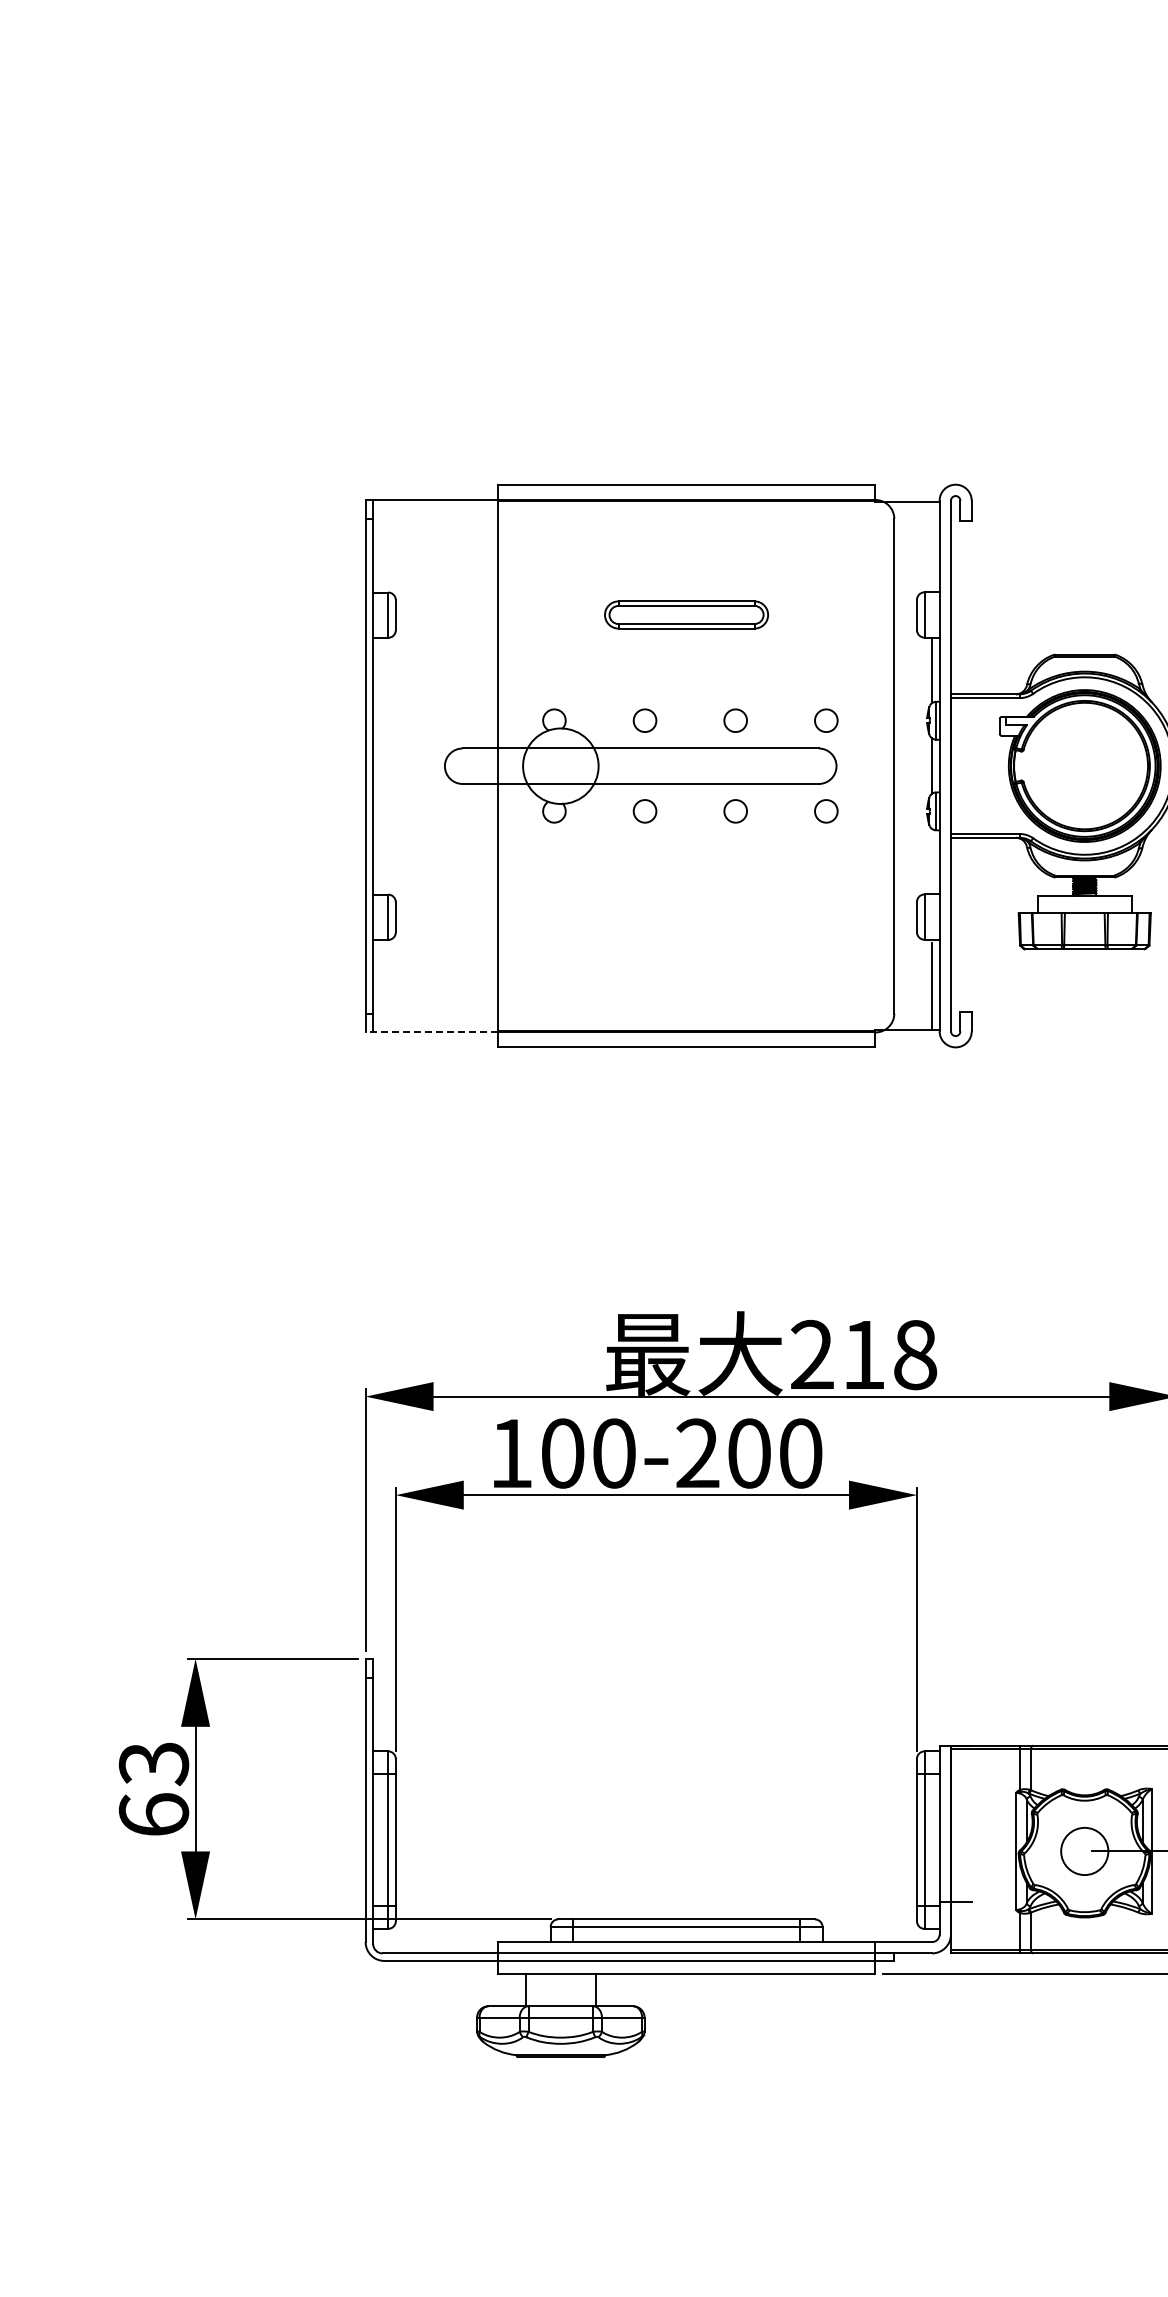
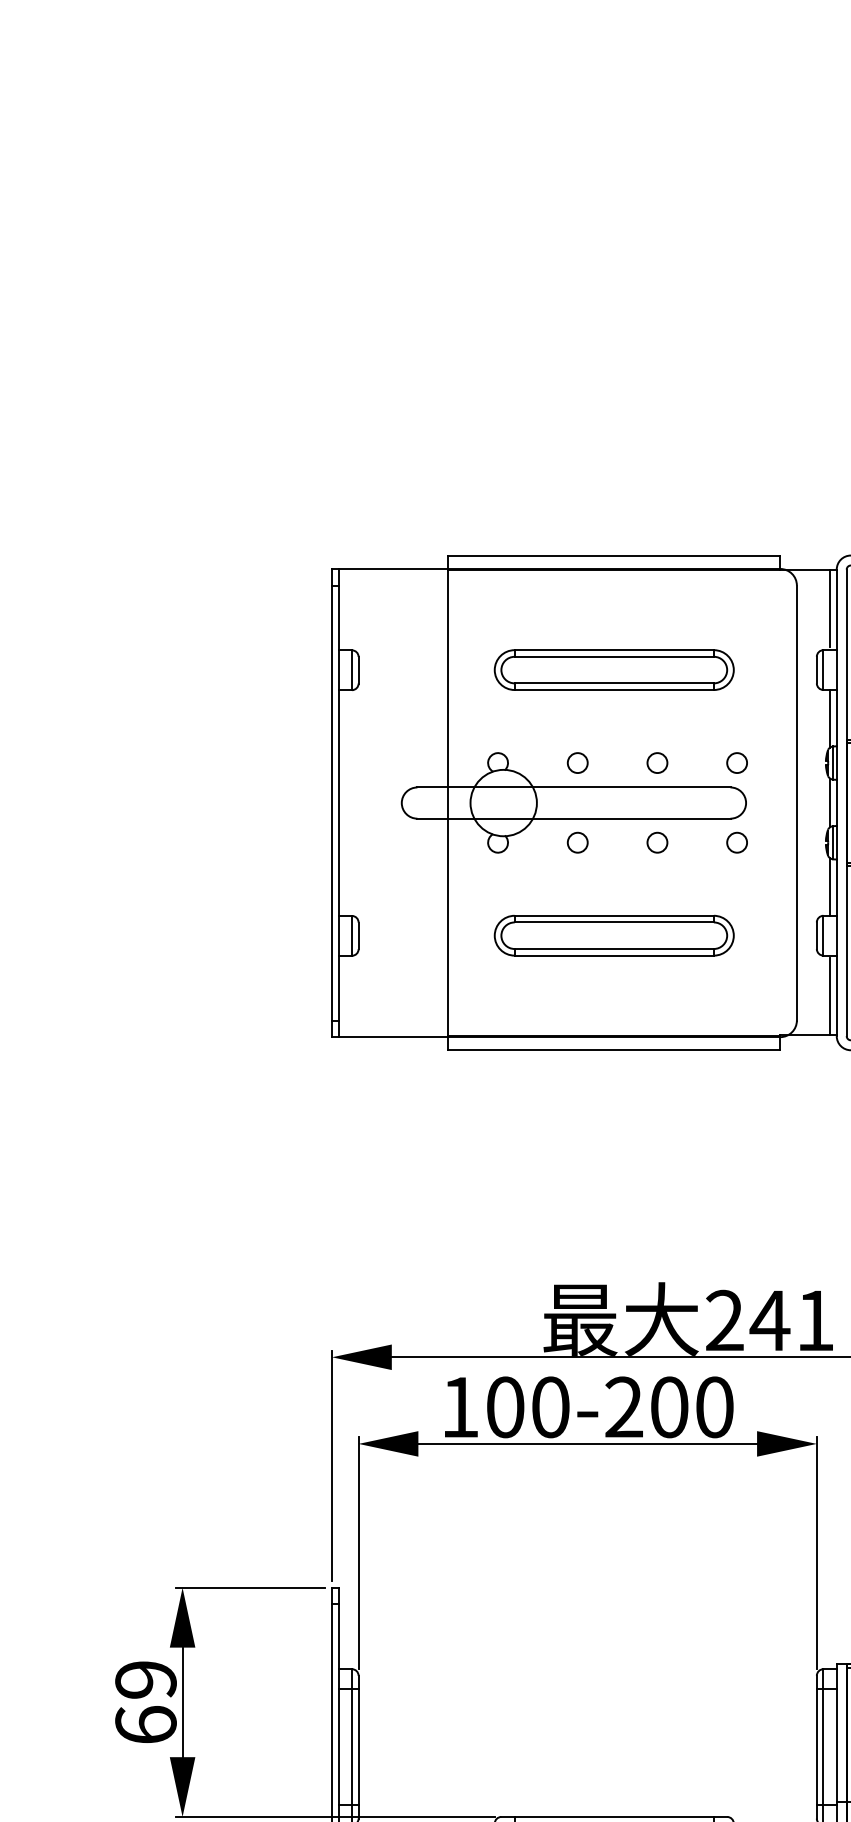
line: (932, 545) -> (830, 608), added
part: (686, 614) -> (614, 669), size x1.67
line: (932, 861) -> (830, 886), added
part: (686, 916) -> (614, 935), added
line: (431, 1032) -> (389, 1037), dashed -> solid
text: (888, 1355) -> (791, 1321), 218 -> 241
text: (154, 1764) -> (146, 1680), 63 -> 69

